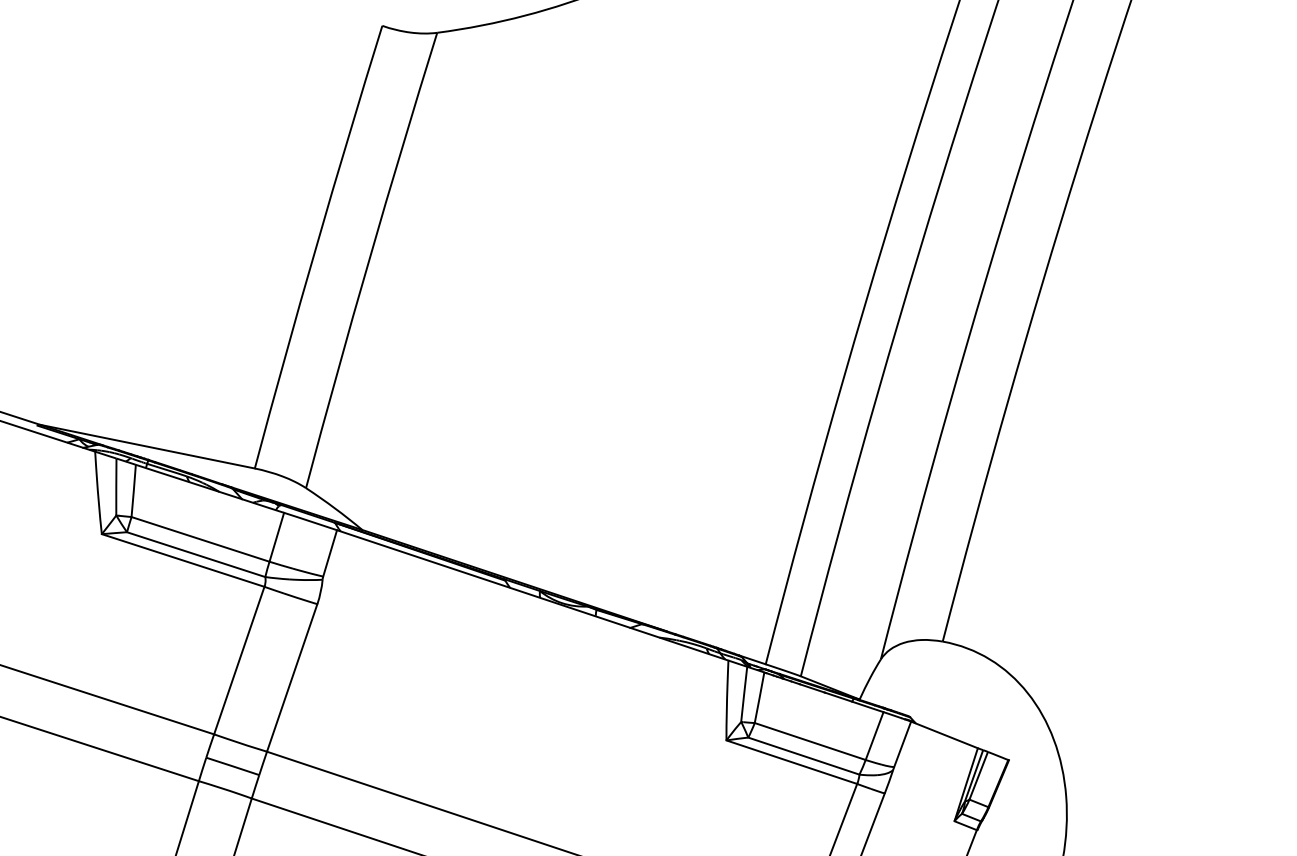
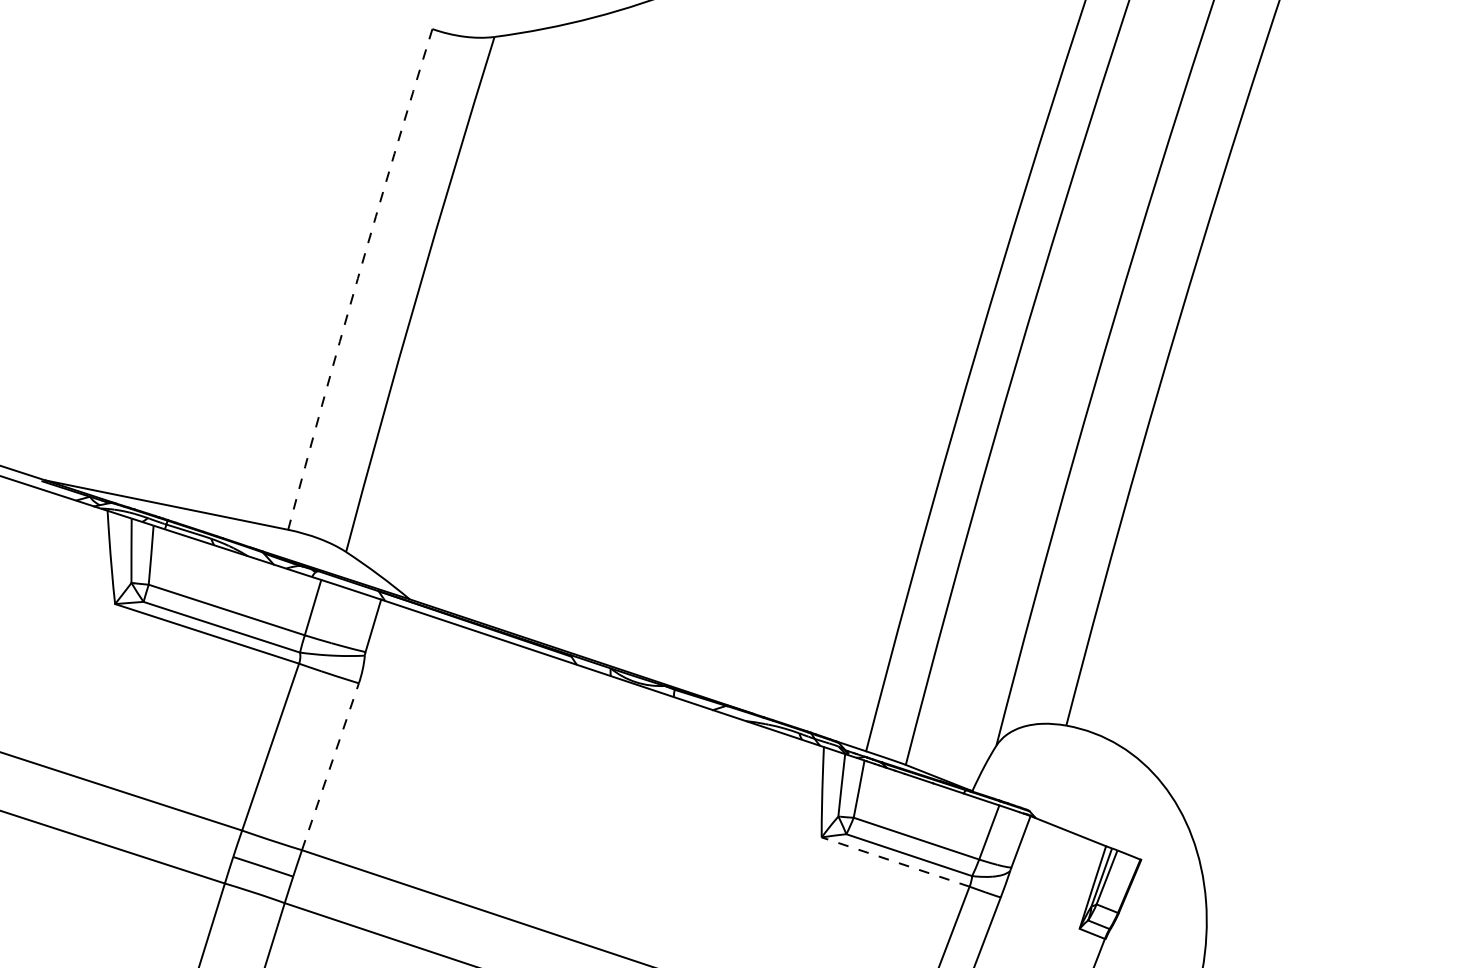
arc: (316, 246) -> (357, 278), solid -> dashed
line: (292, 677) -> (330, 766), solid -> dashed
line: (791, 762) -> (895, 862), solid -> dashed

